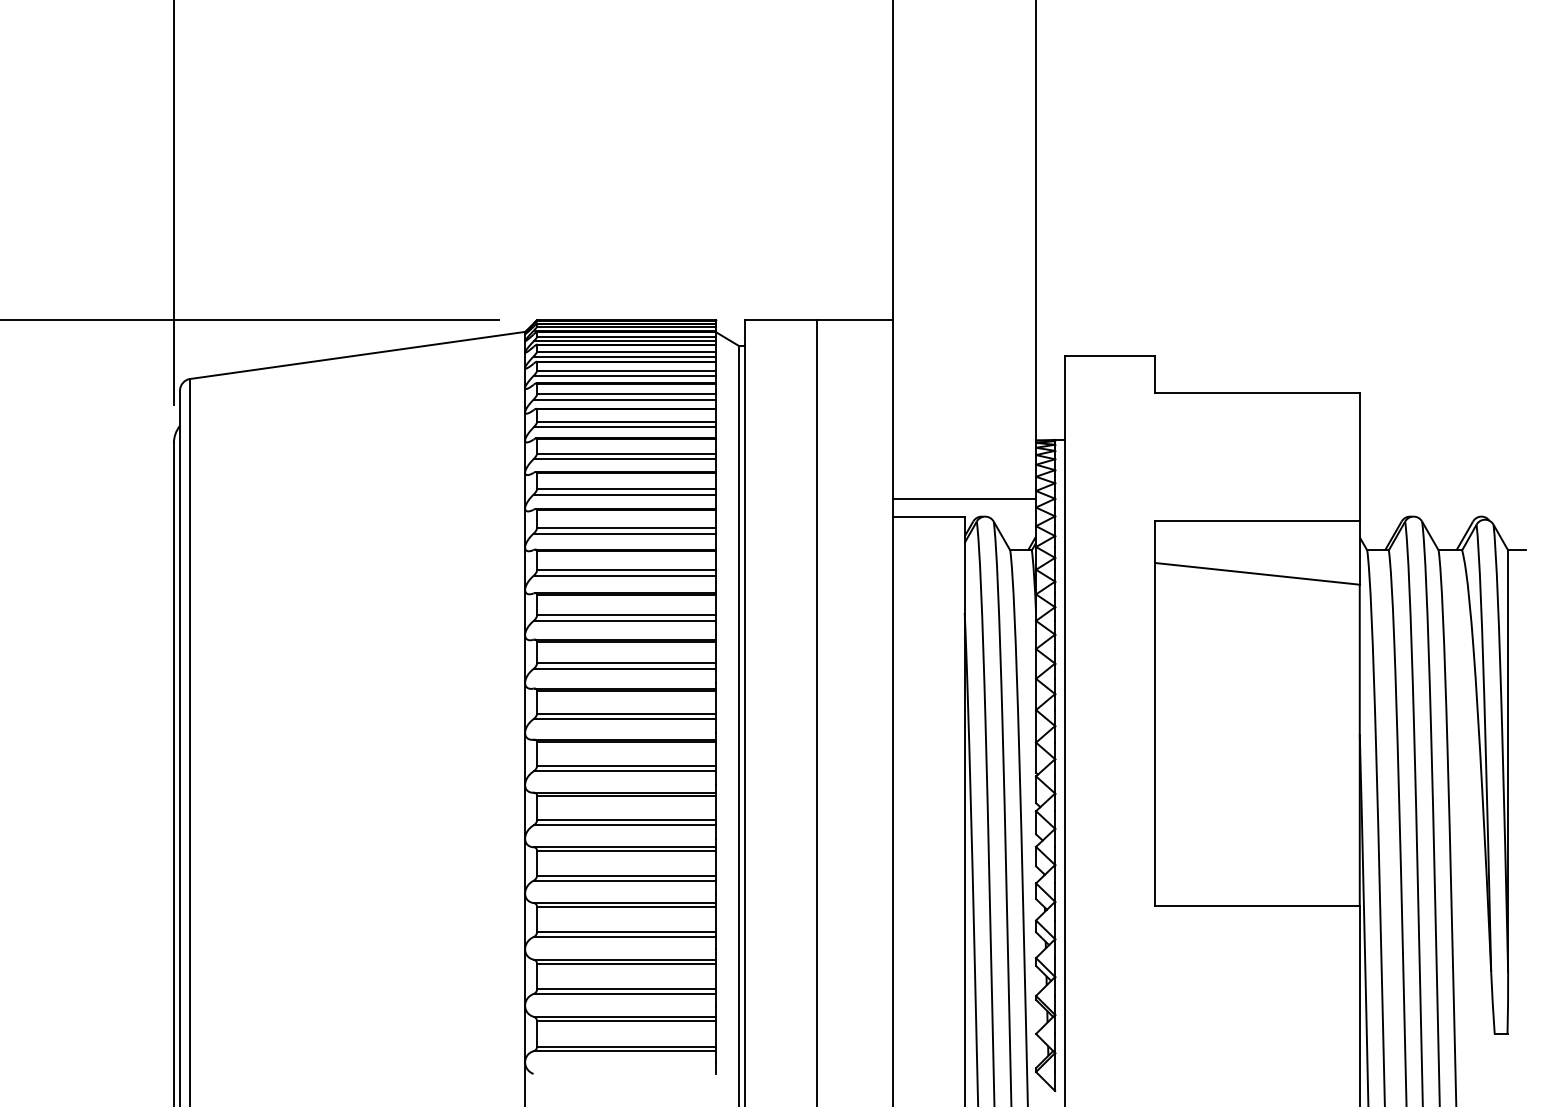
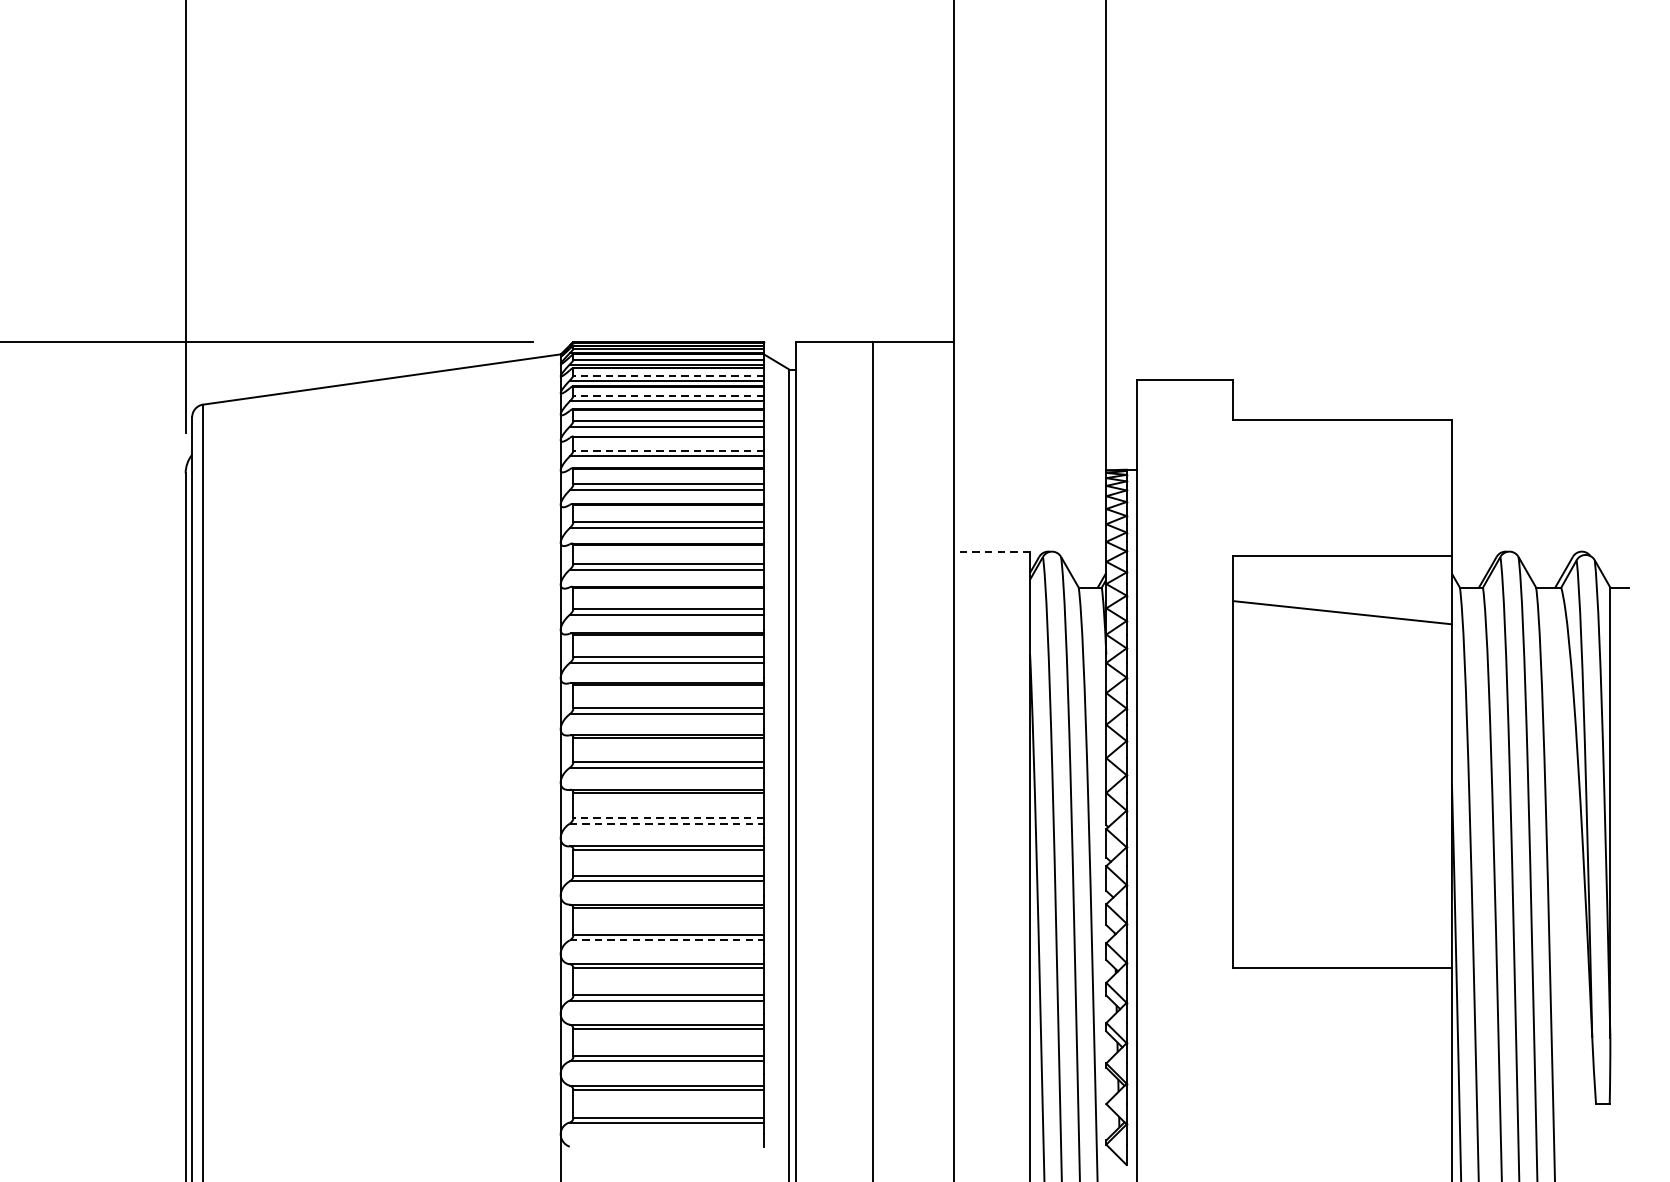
line: (625, 351) -> (667, 375), solid -> dashed
line: (625, 371) -> (667, 396), solid -> dashed
line: (625, 422) -> (667, 451), solid -> dashed
line: (964, 498) -> (1029, 532), removed
line: (929, 516) -> (992, 551), solid -> dashed
line: (625, 765) -> (667, 817), solid -> dashed
line: (624, 771) -> (666, 823), solid -> dashed
line: (624, 880) -> (666, 940), solid -> dashed

